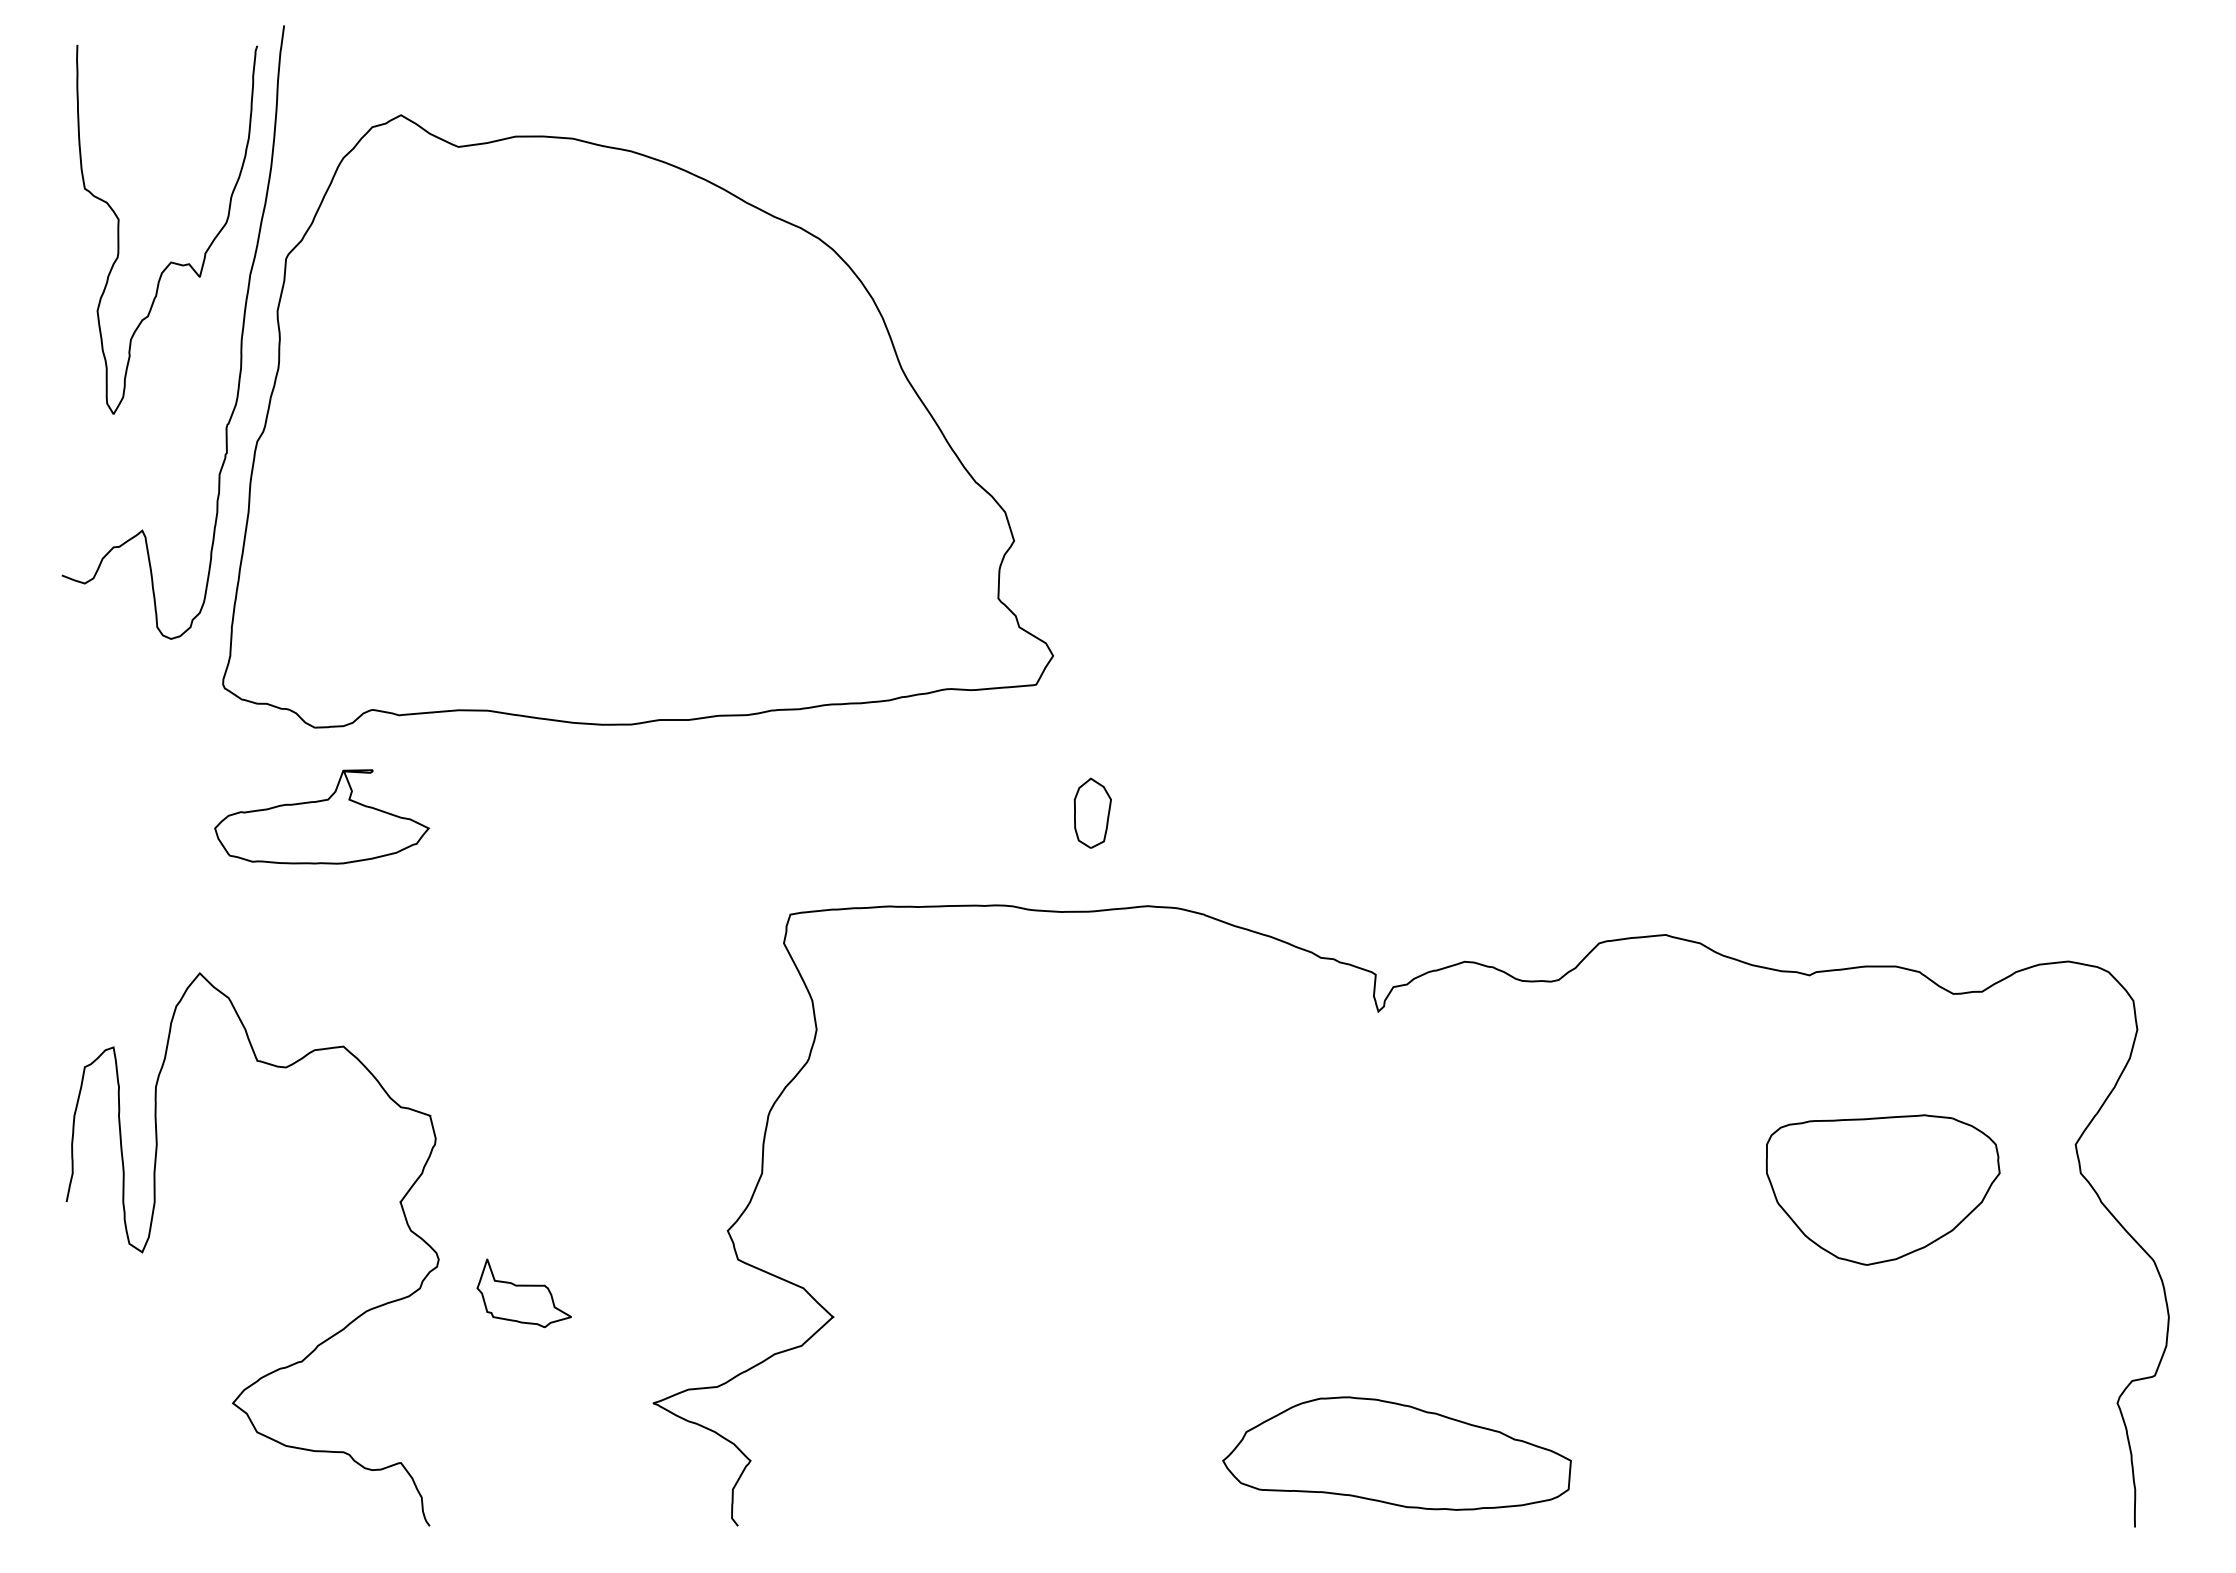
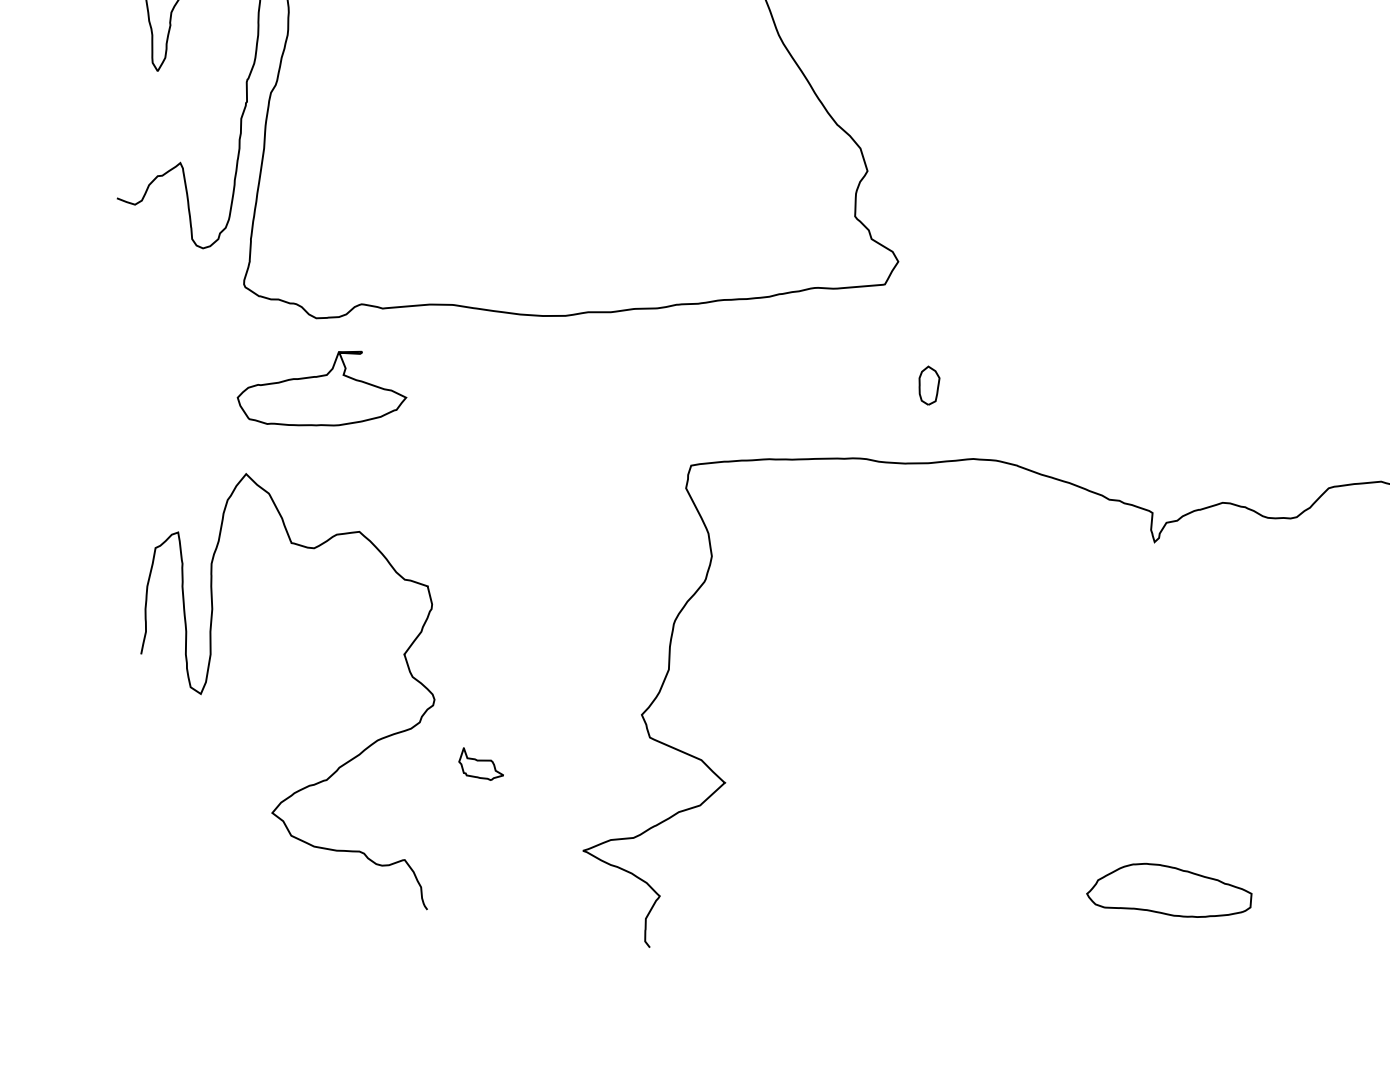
part: (1092, 812) -> (929, 385), size x0.7
curve: (150, 1235) -> (207, 680), moved
part: (523, 1293) -> (480, 764), size x0.6
part: (1396, 1453) -> (1168, 890), size x0.6

